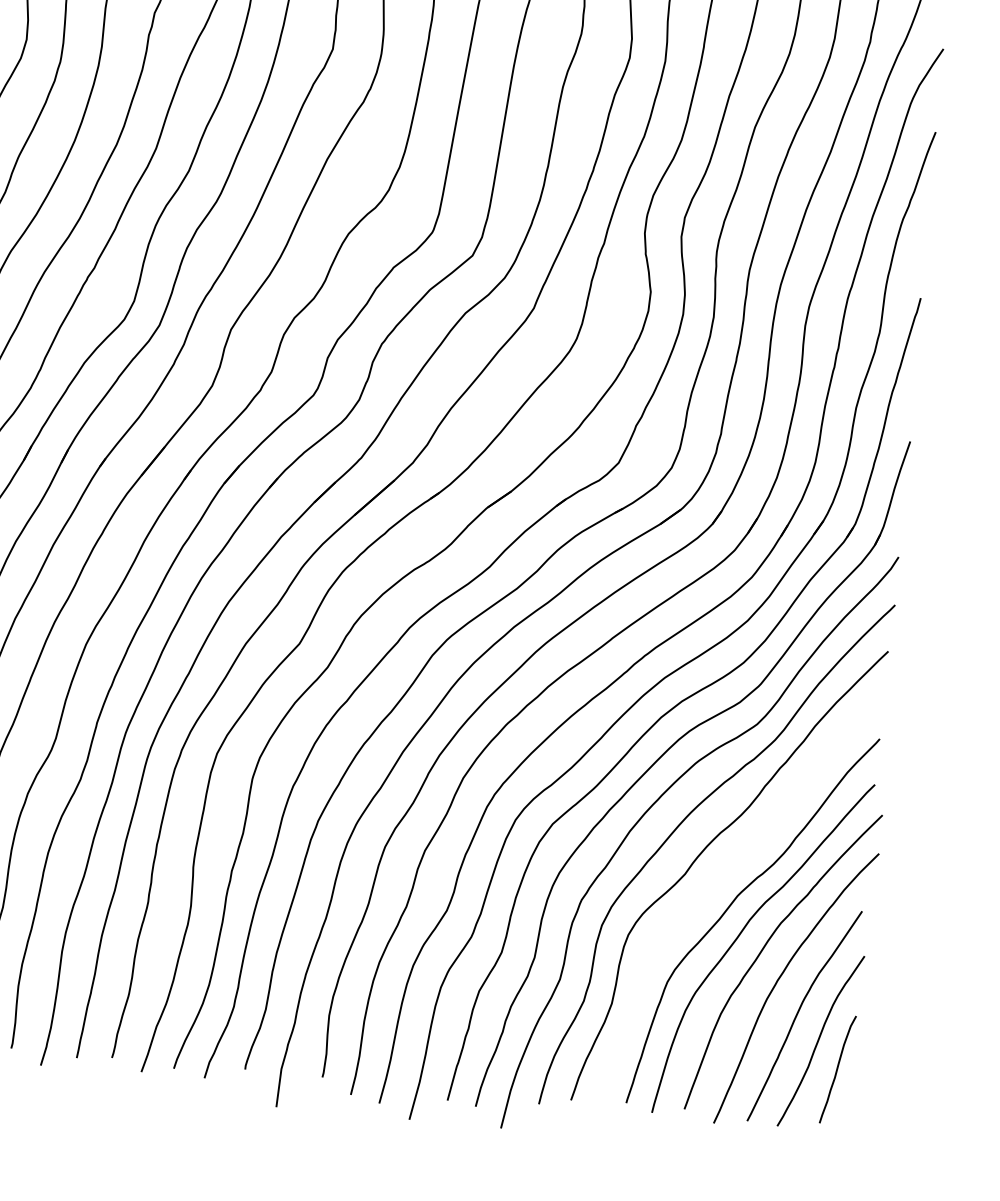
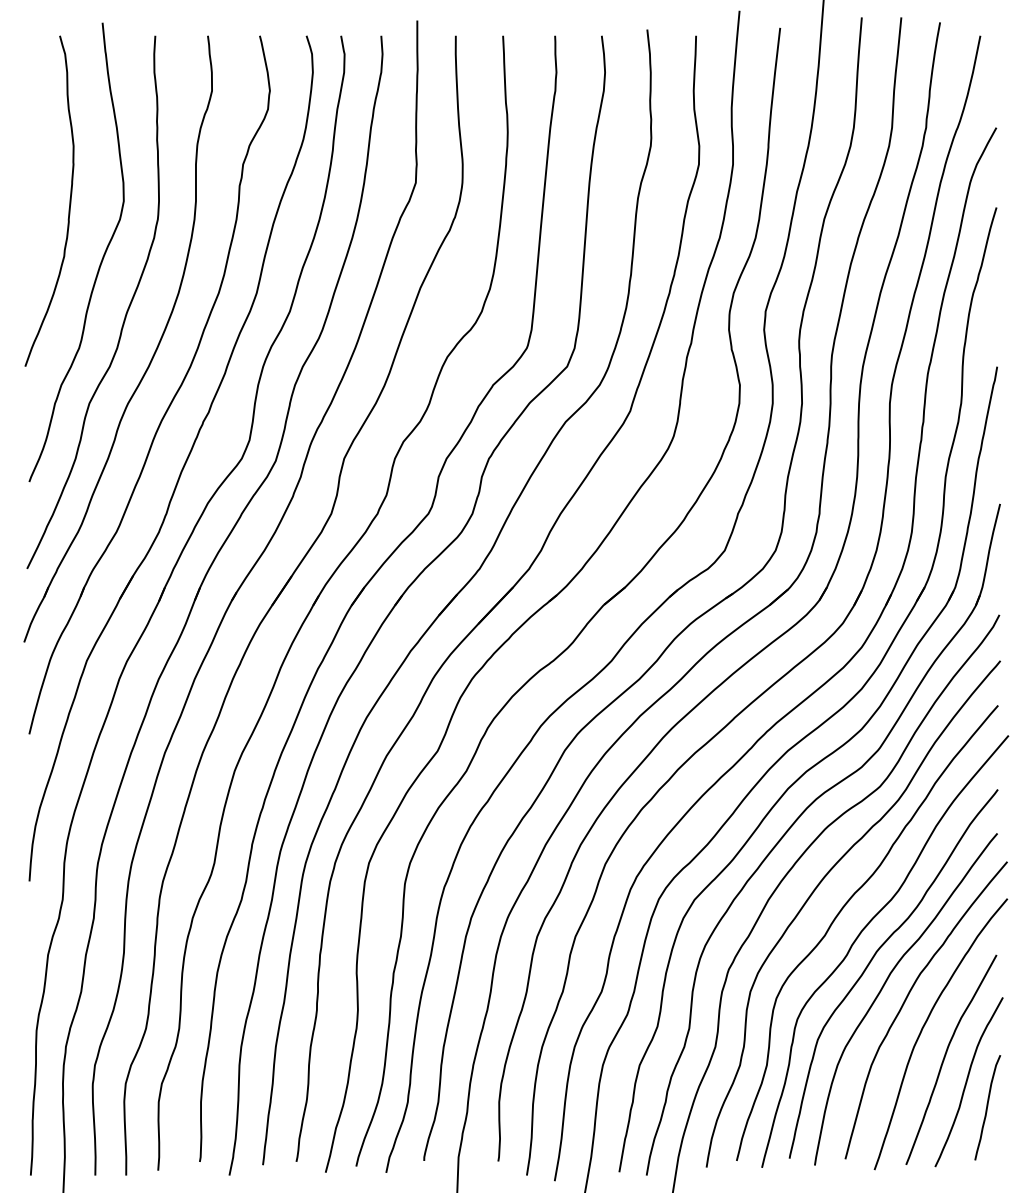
curve: (724, 874) -> (862, 932), added

